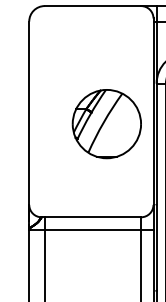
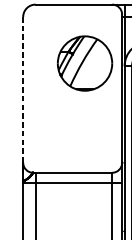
line: (29, 113) -> (23, 90), solid -> dashed
part: (106, 124) -> (84, 63), moved

